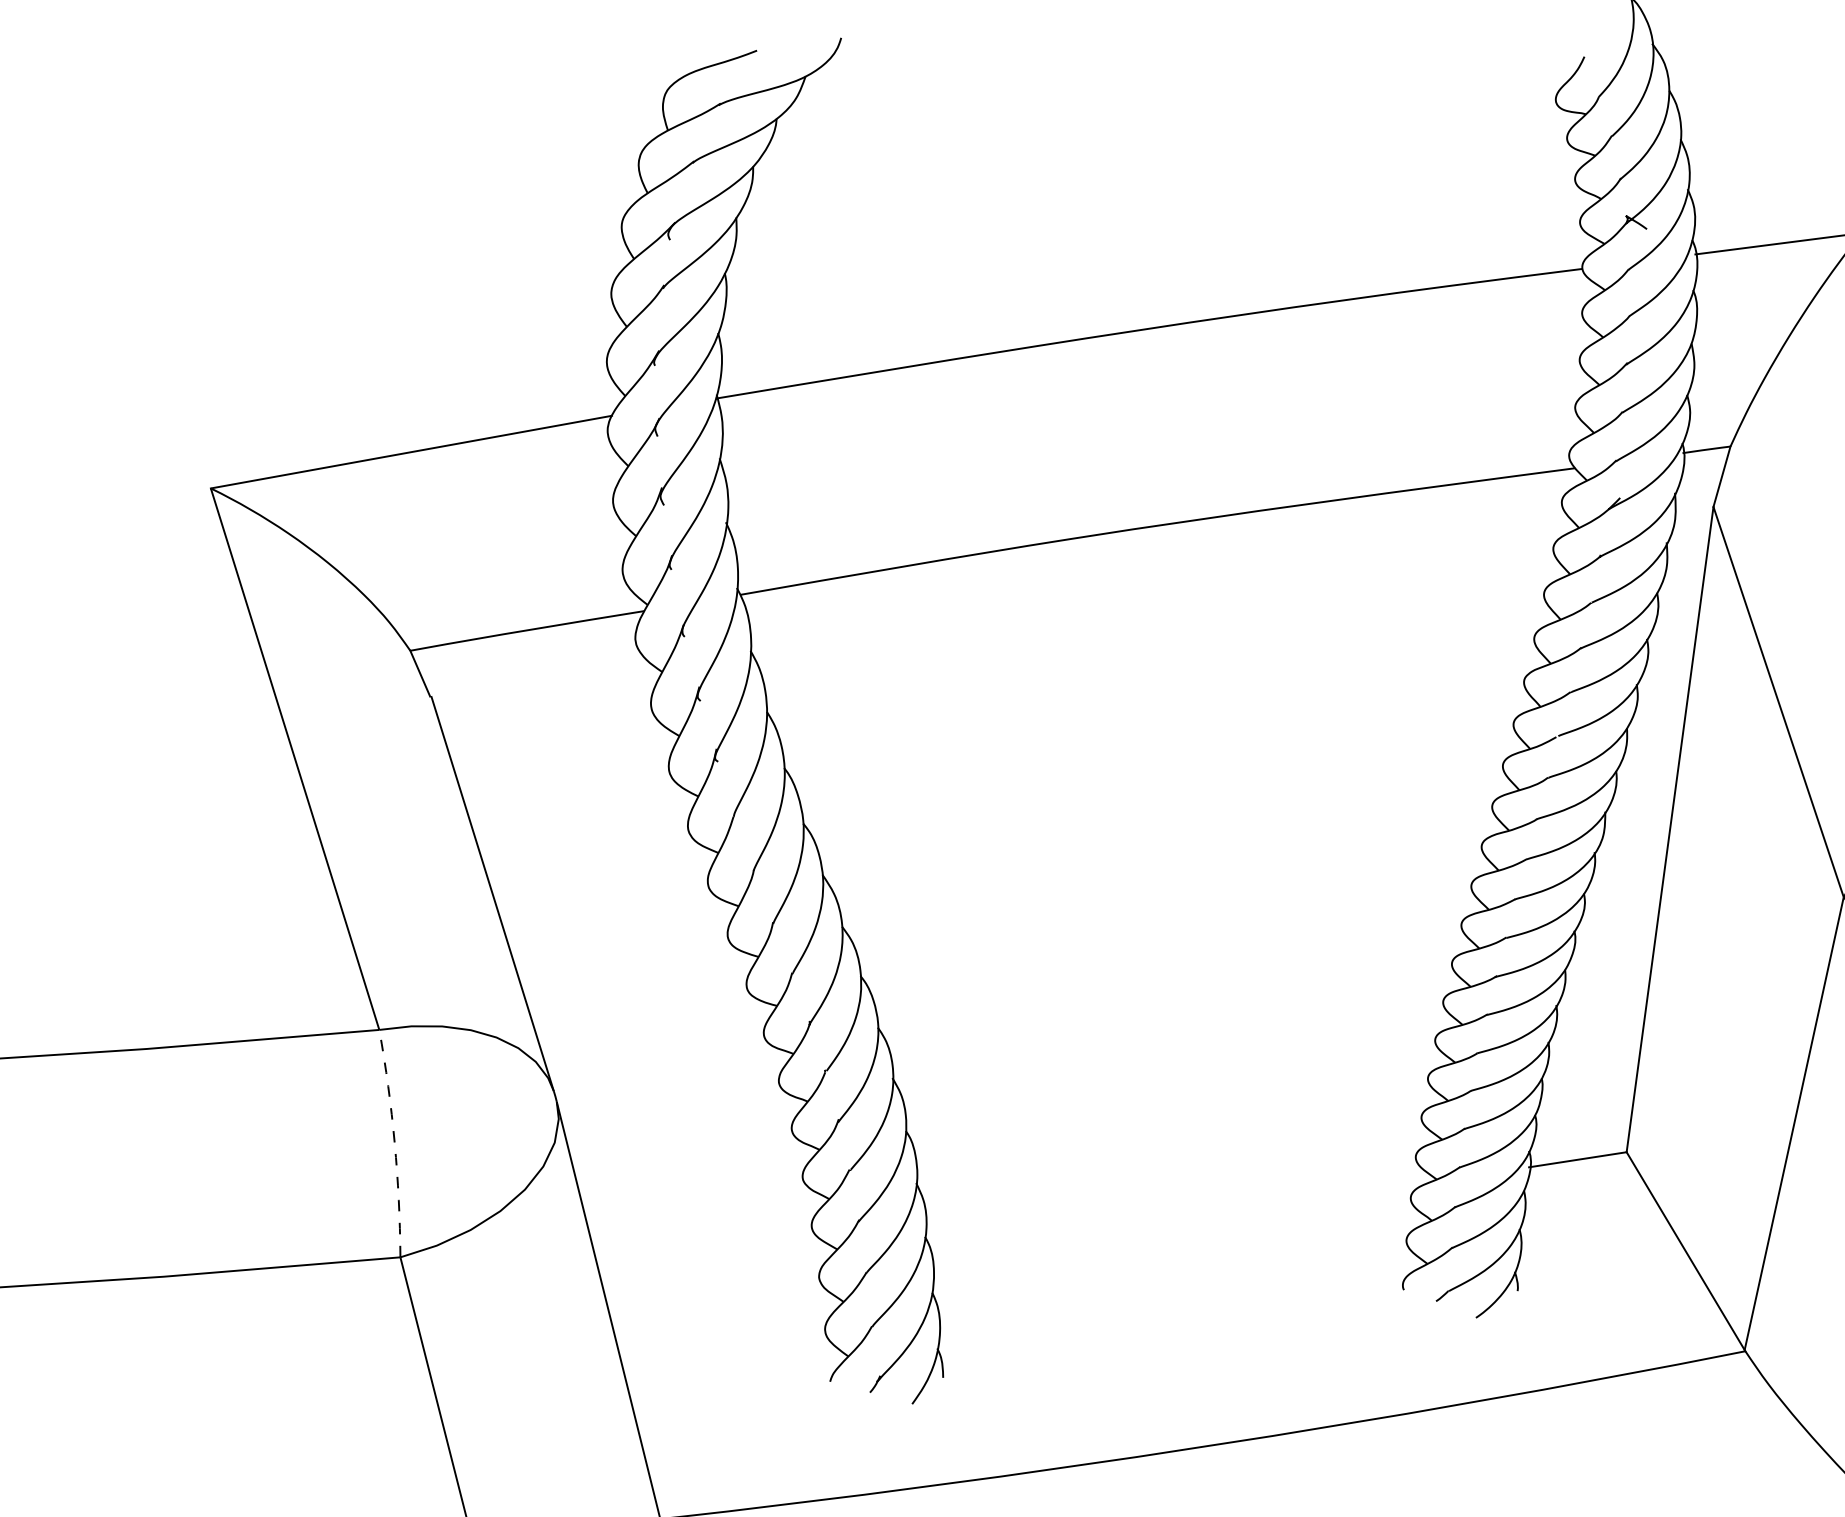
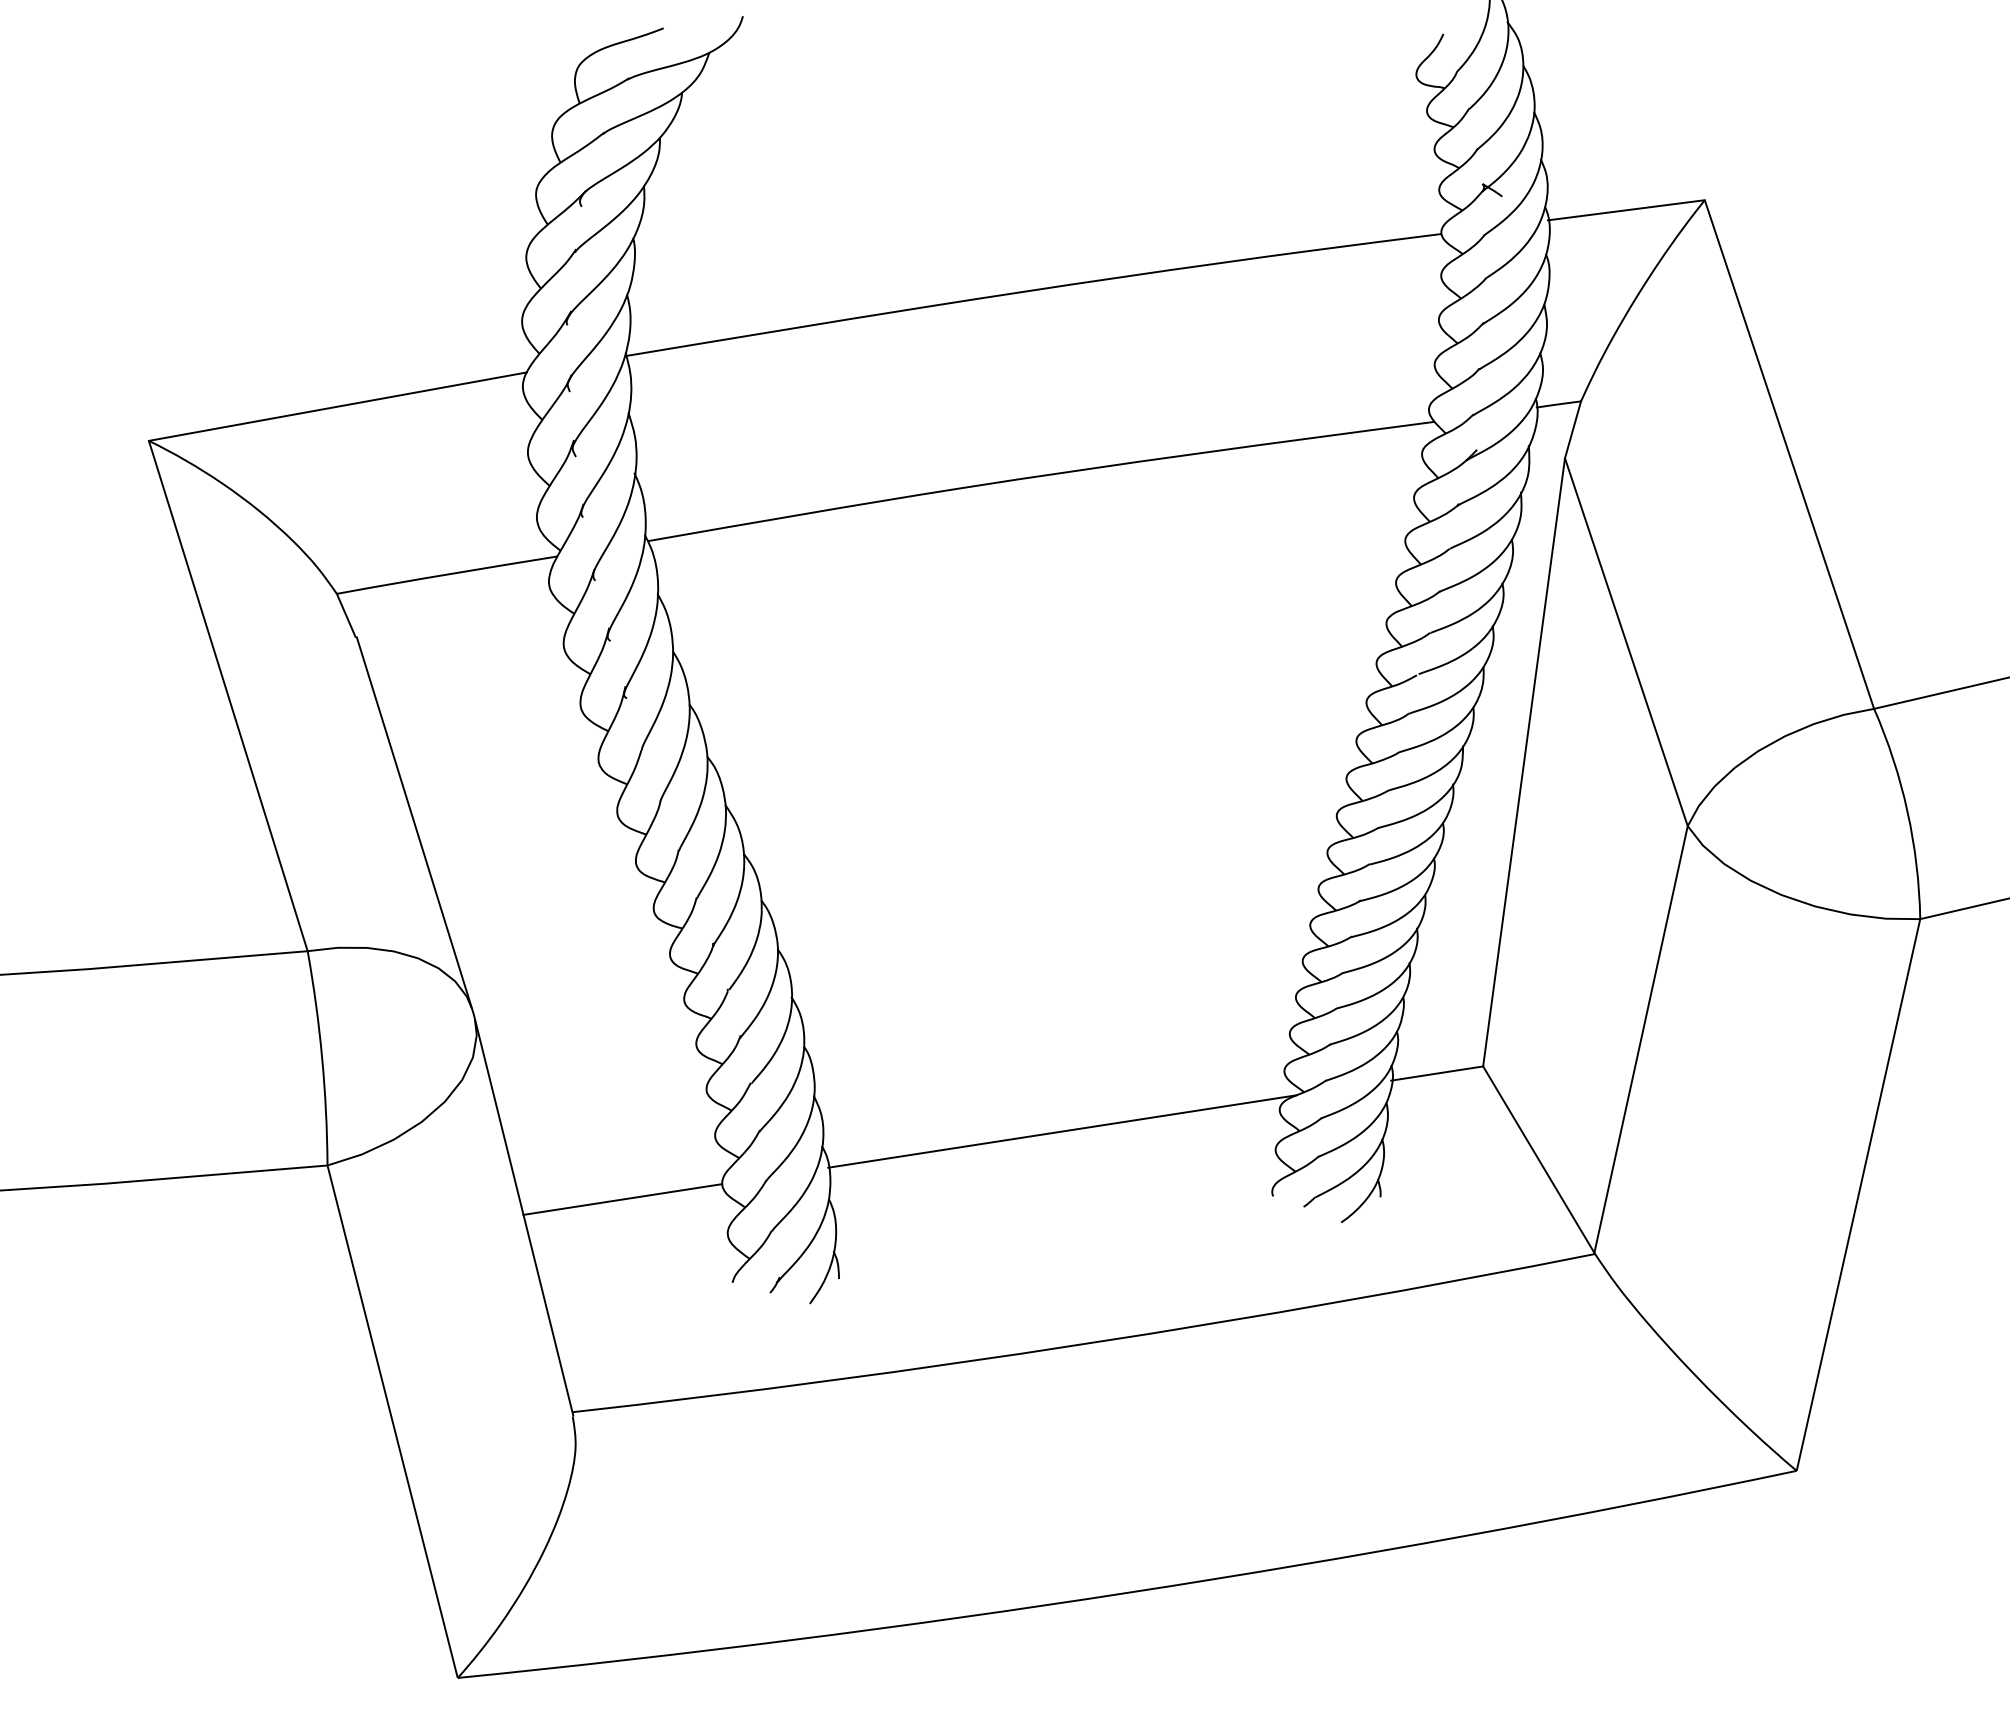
arc: (395, 1142) -> (322, 1057), dashed -> solid
line: (1180, 1221) -> (1062, 1131), added
line: (713, 1293) -> (622, 1199), added

